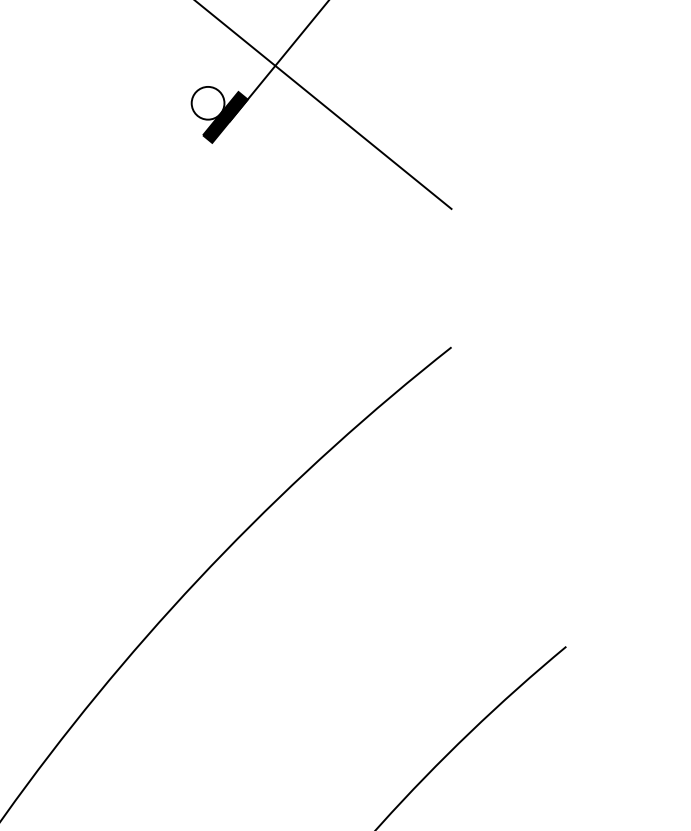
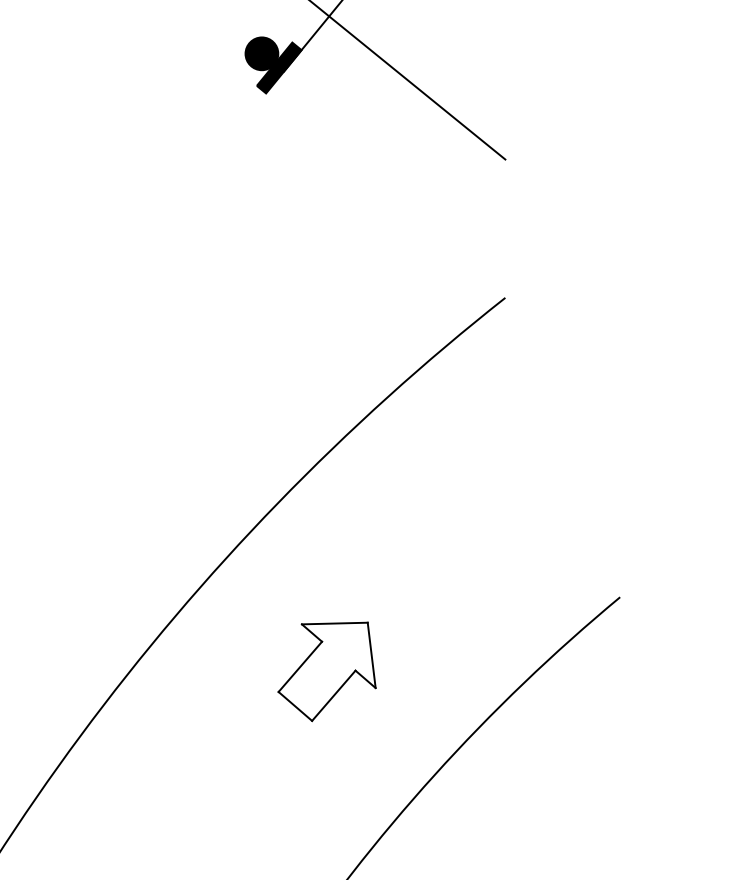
fill: (207, 102) -> (261, 53), added
part: (272, 720) -> (326, 671), added

